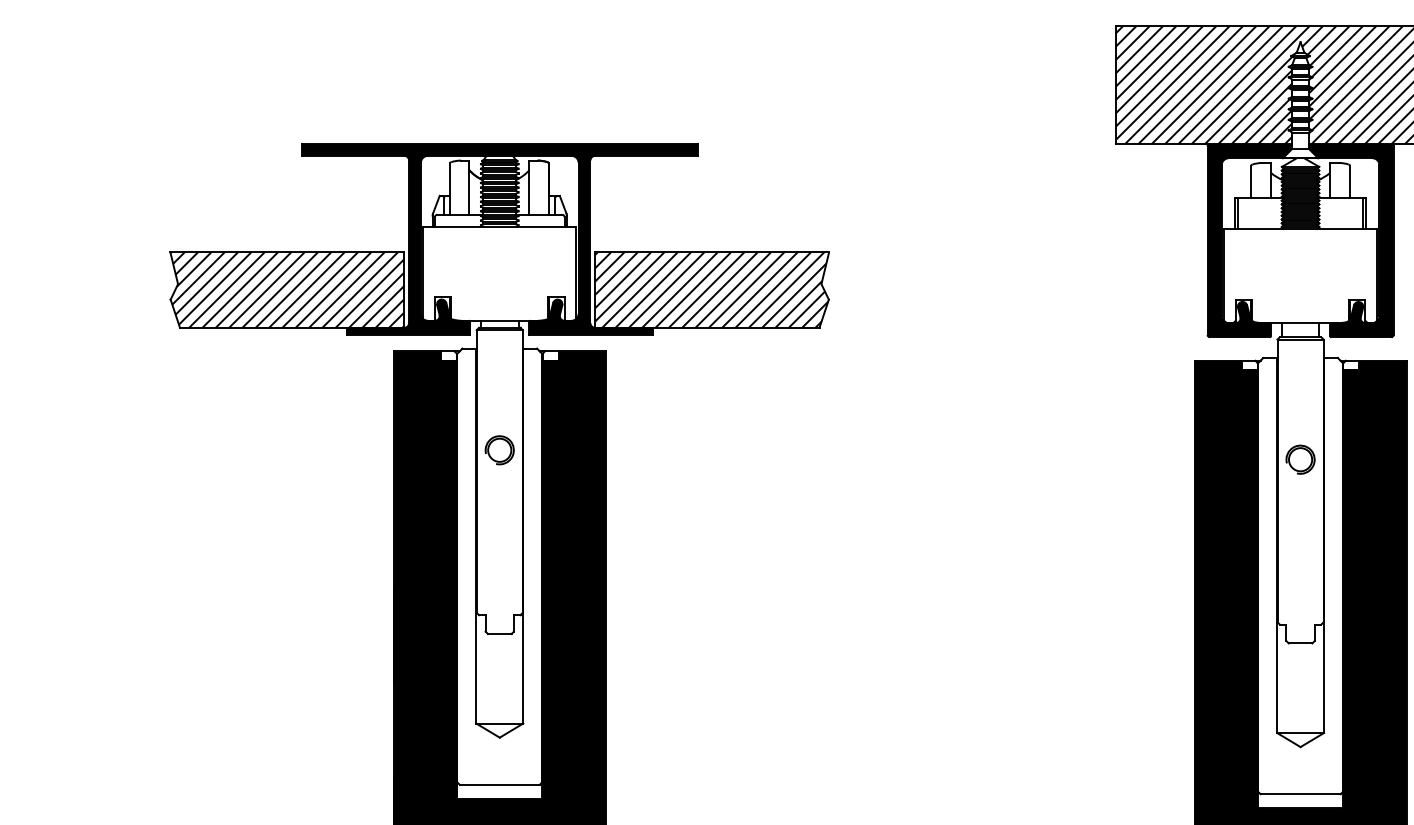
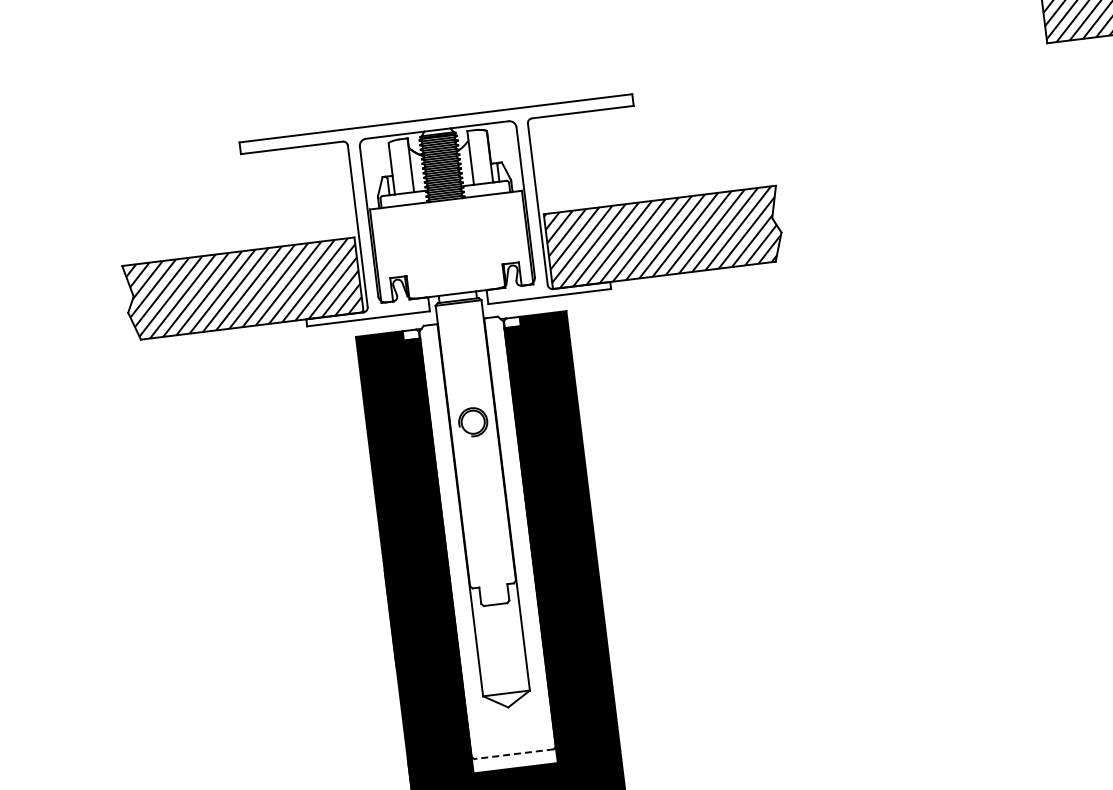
fill: (499, 239) -> (447, 213), removed
line: (499, 784) -> (513, 753), solid -> dashed

